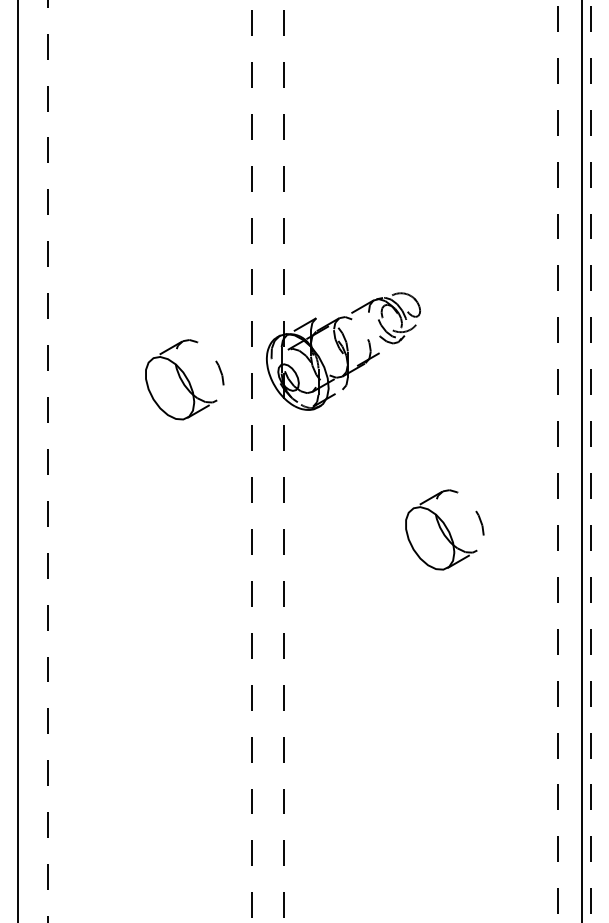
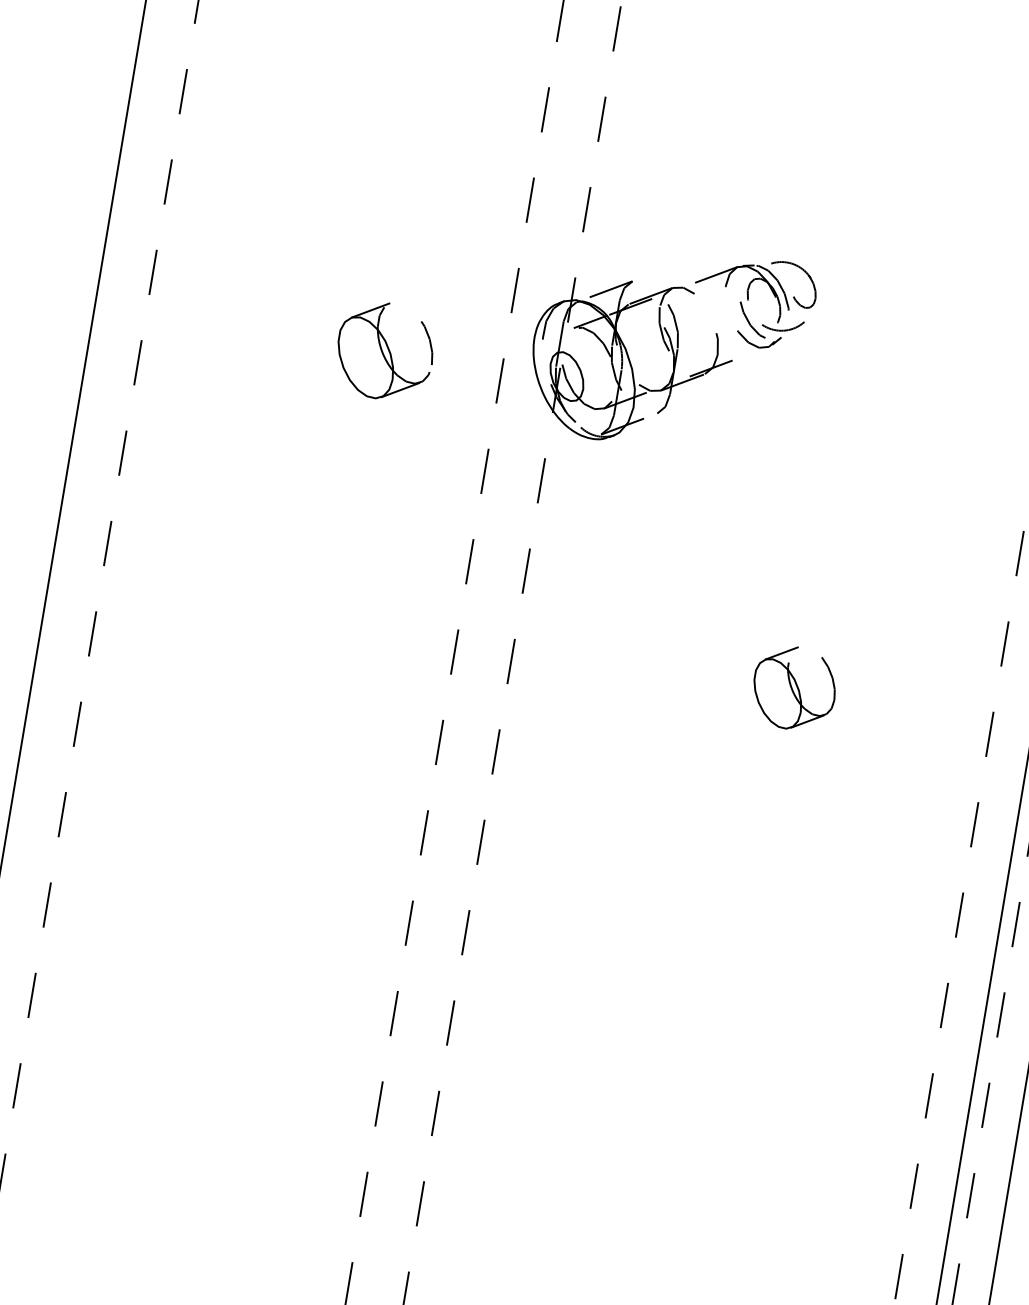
part: (184, 379) -> (385, 349), size x0.7
part: (444, 529) -> (794, 686), size x0.6

